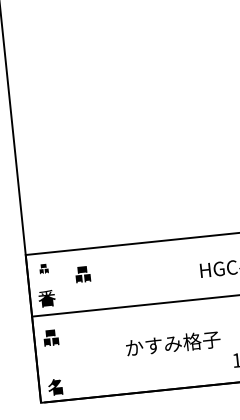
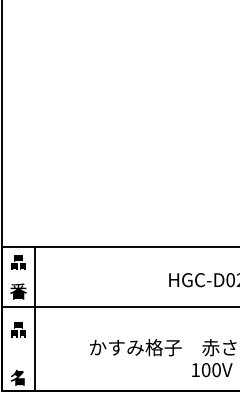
part: (43, 268) -> (18, 262), size x1.67
part: (82, 274) -> (55, 271), removed
line: (67, 325) -> (35, 319), added

